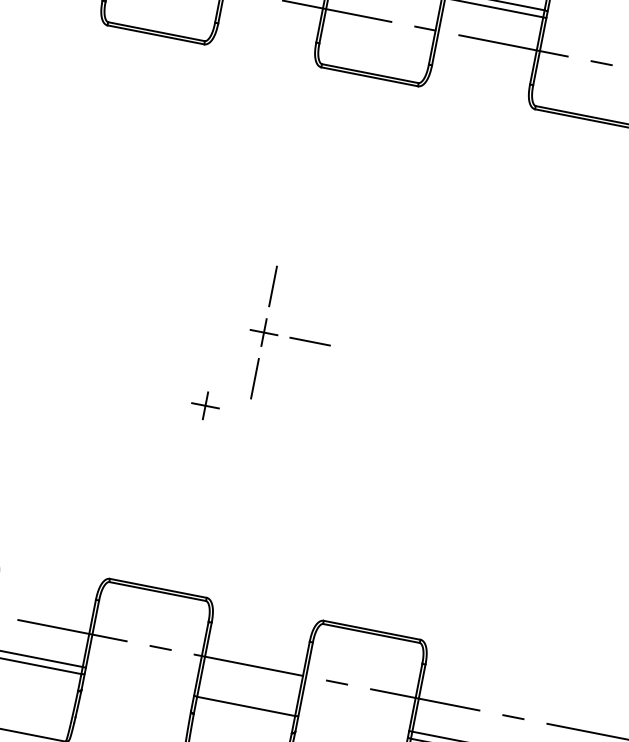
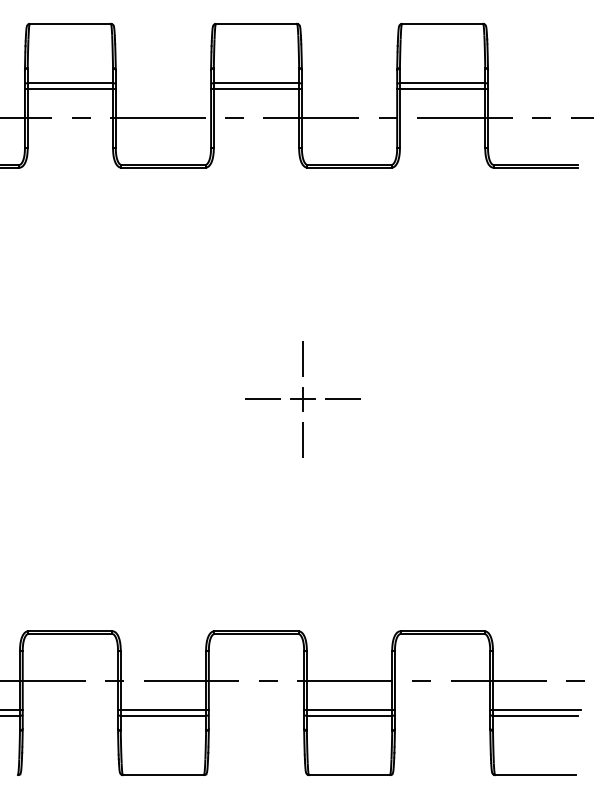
line: (217, 323) -> (262, 399), added
part: (204, 405) -> (265, 470), removed
line: (247, 699) -> (349, 709), added

